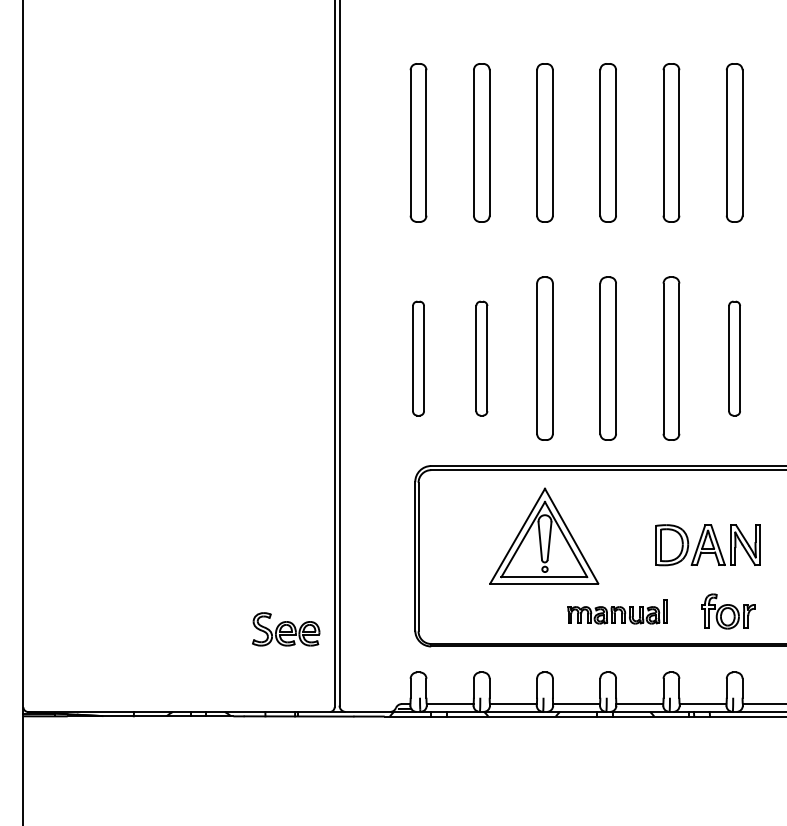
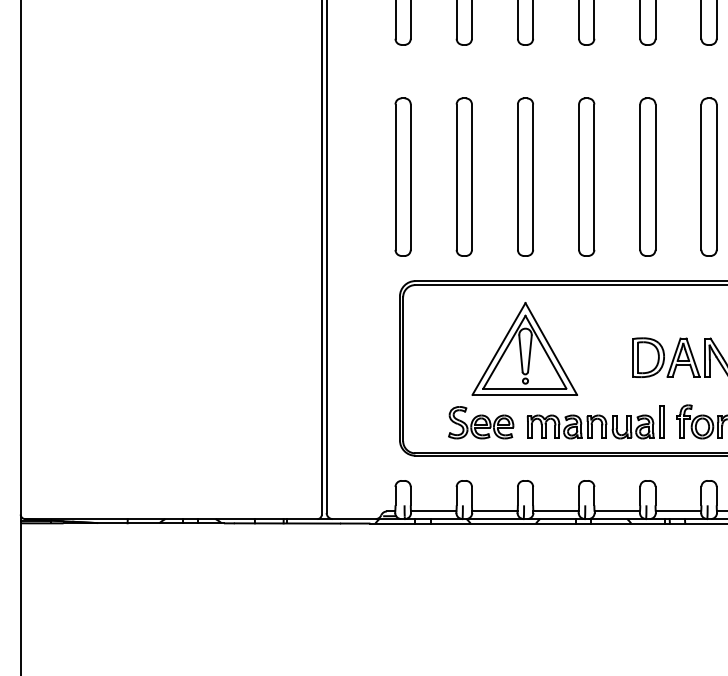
part: (418, 358) -> (403, 177), size x1.43
part: (481, 358) -> (464, 177), size x1.43
part: (734, 358) -> (708, 177), size x1.43
part: (617, 611) -> (595, 421), size x1.43
part: (286, 629) -> (481, 422), moved

